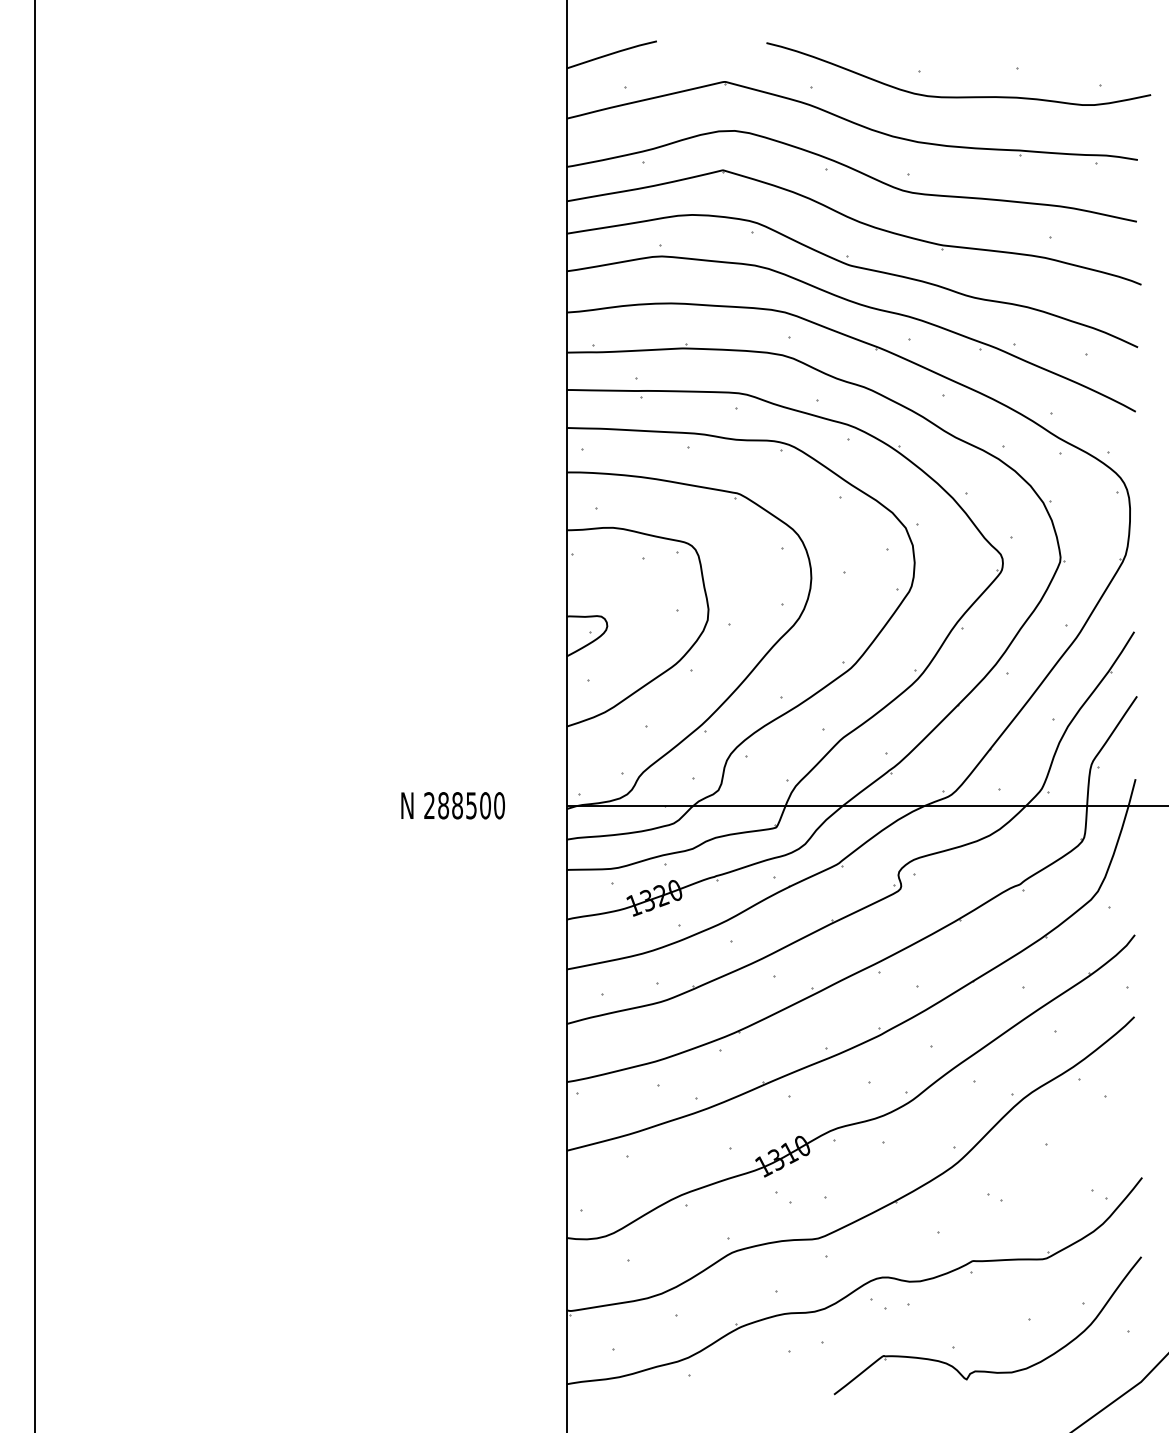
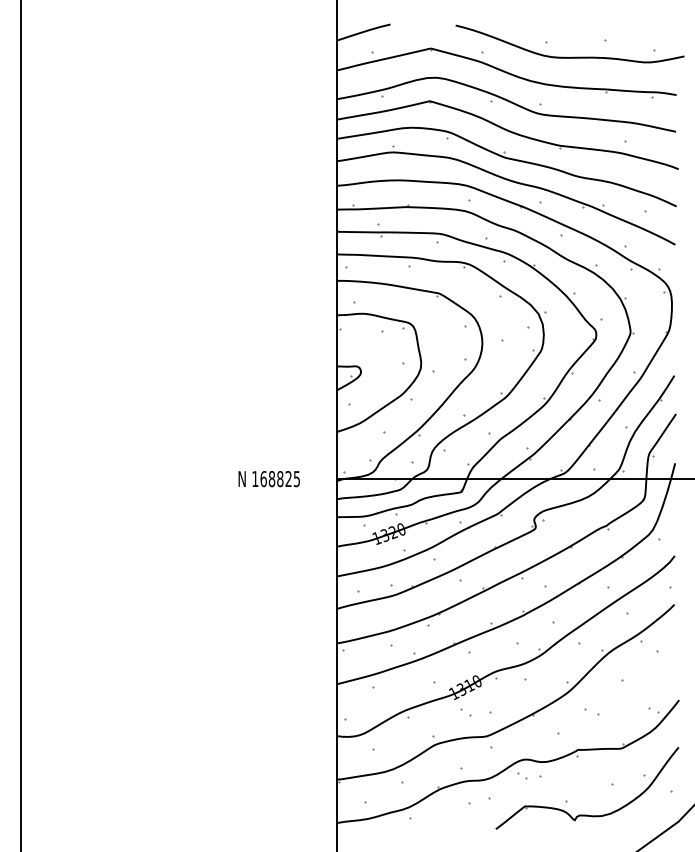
text: (465, 806) -> (276, 479), 288500 -> 168825
part: (994, 1196) -> (591, 711), size x1.6

